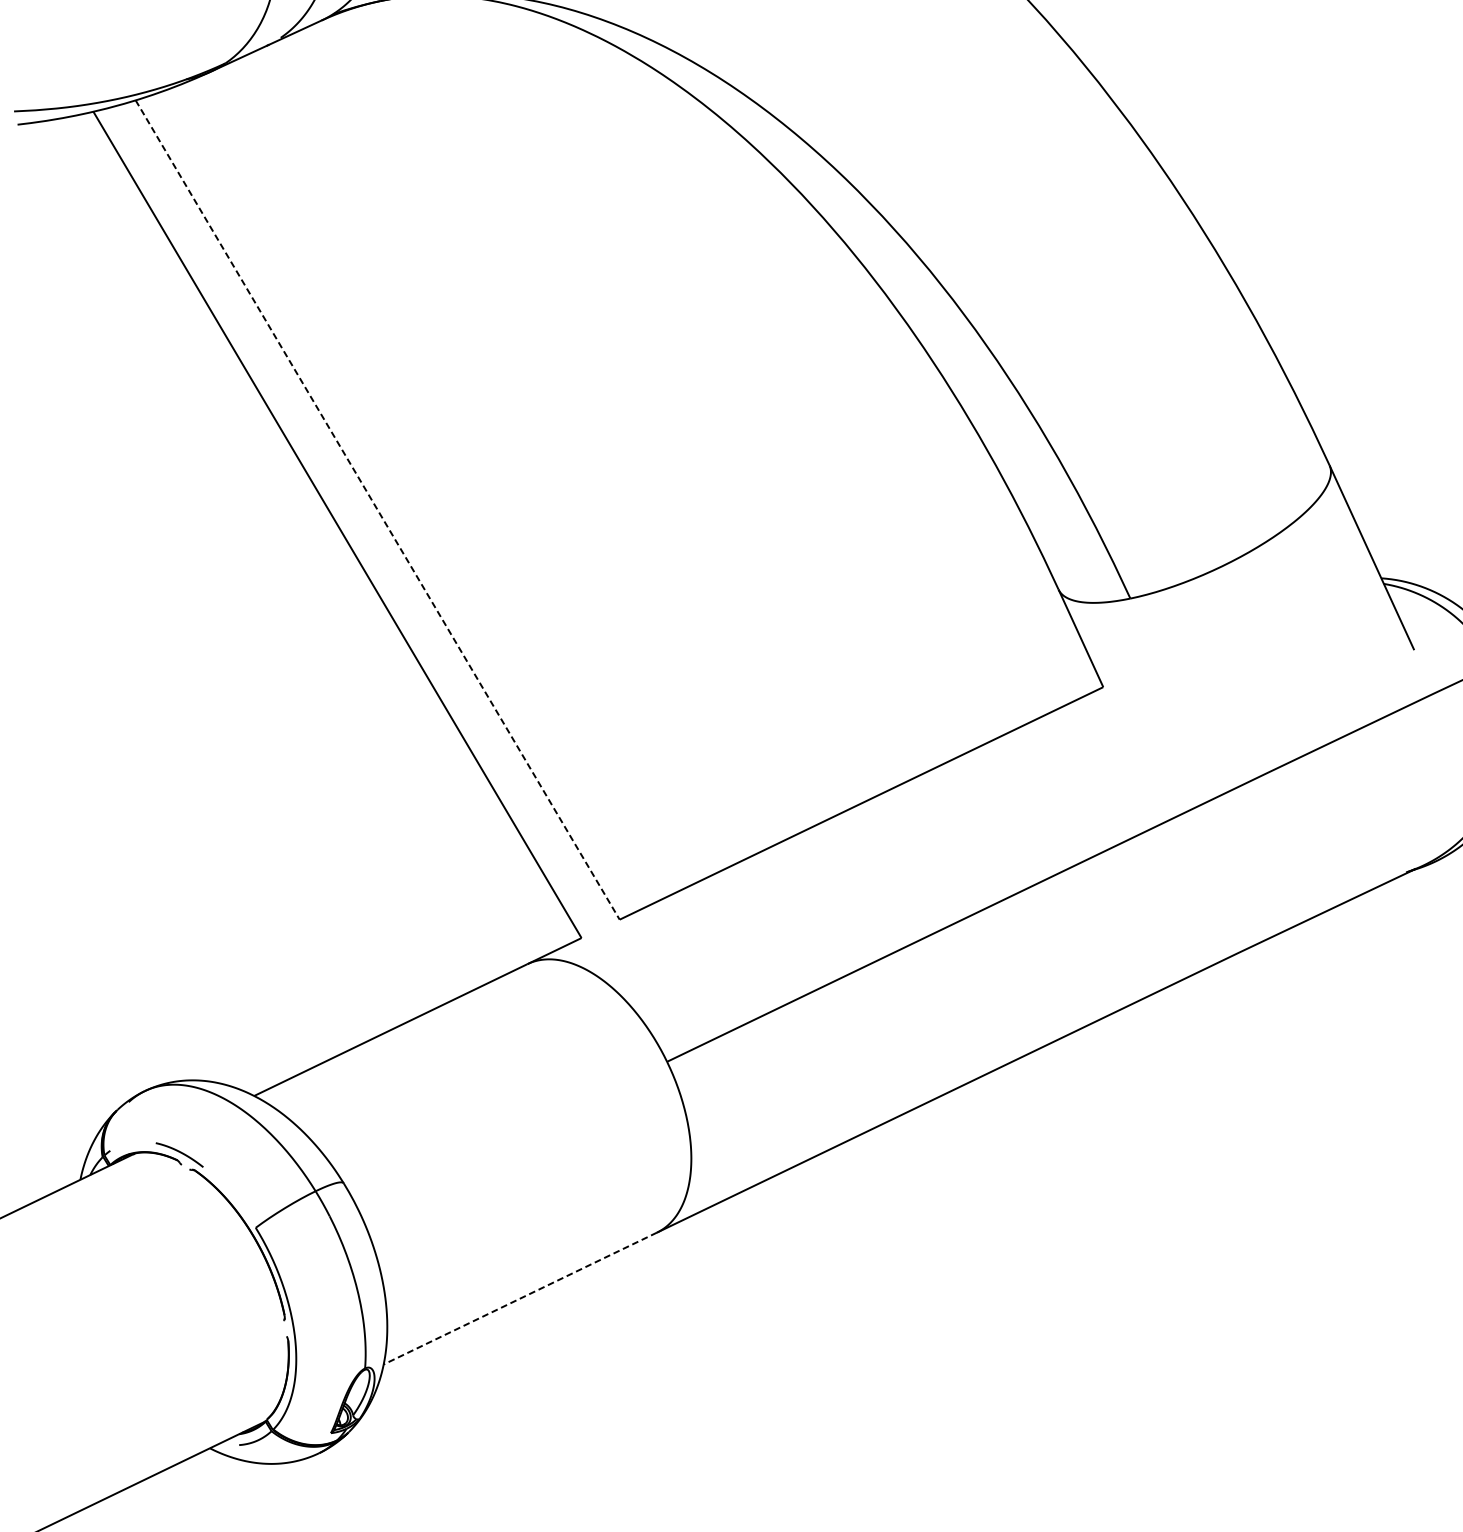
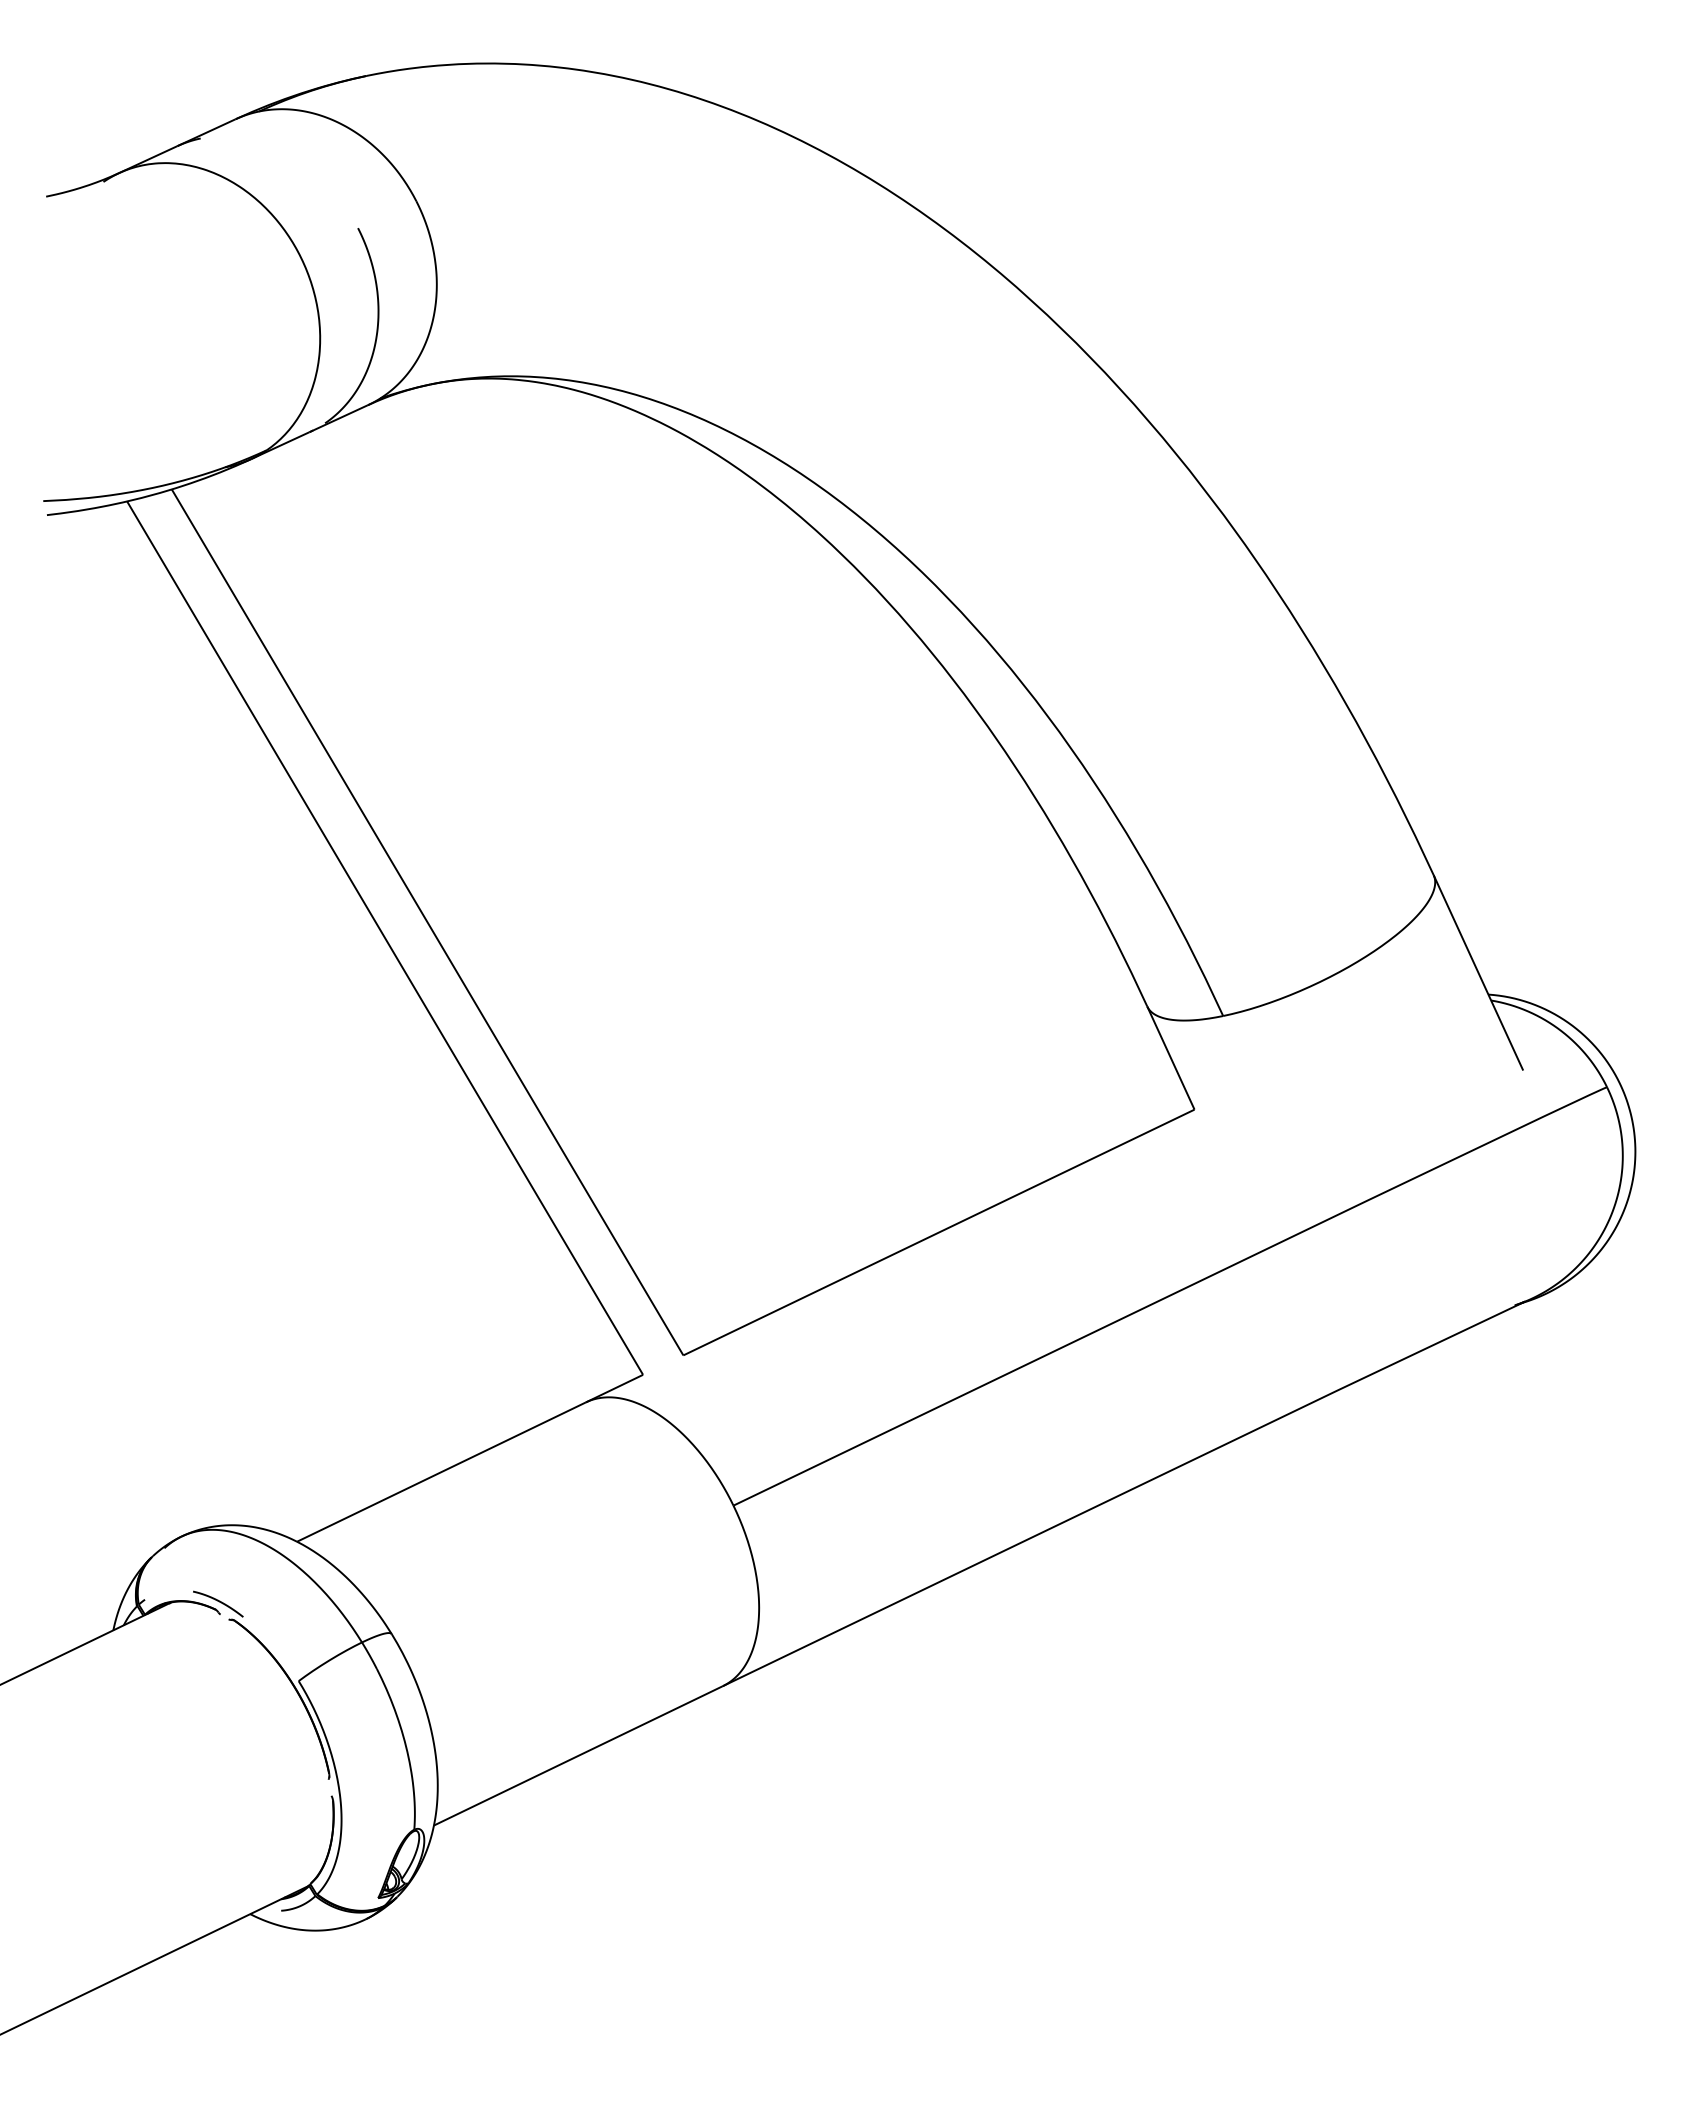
line: (377, 510) -> (427, 922), dashed -> solid
line: (519, 1299) -> (577, 1756), dashed -> solid

